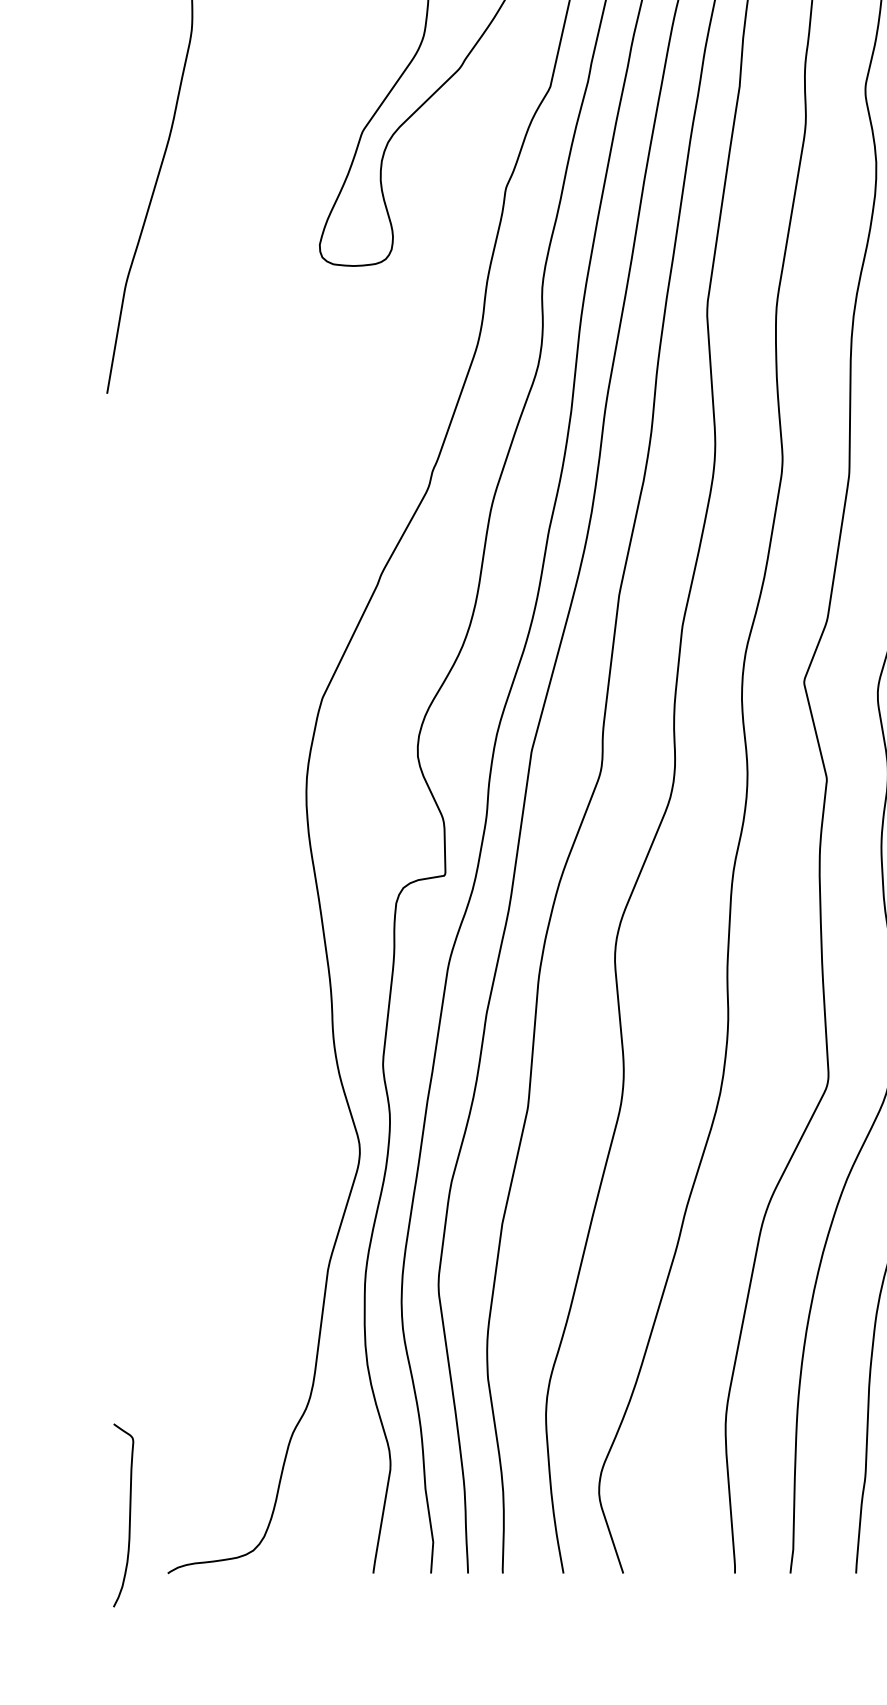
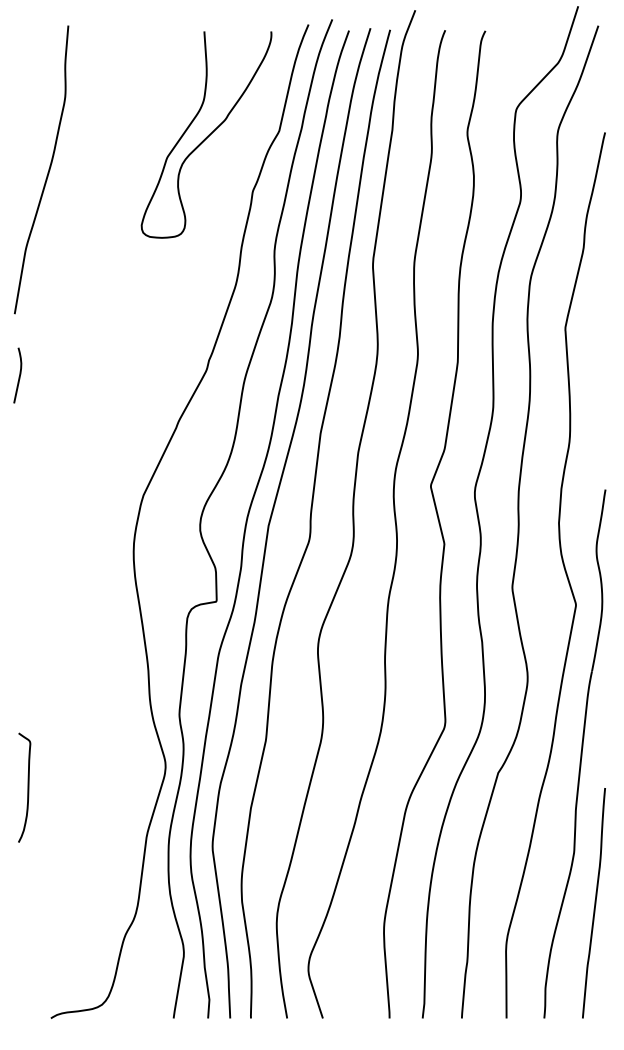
curve: (113, 498) -> (18, 376), added
curve: (128, 1514) -> (27, 787), moved

